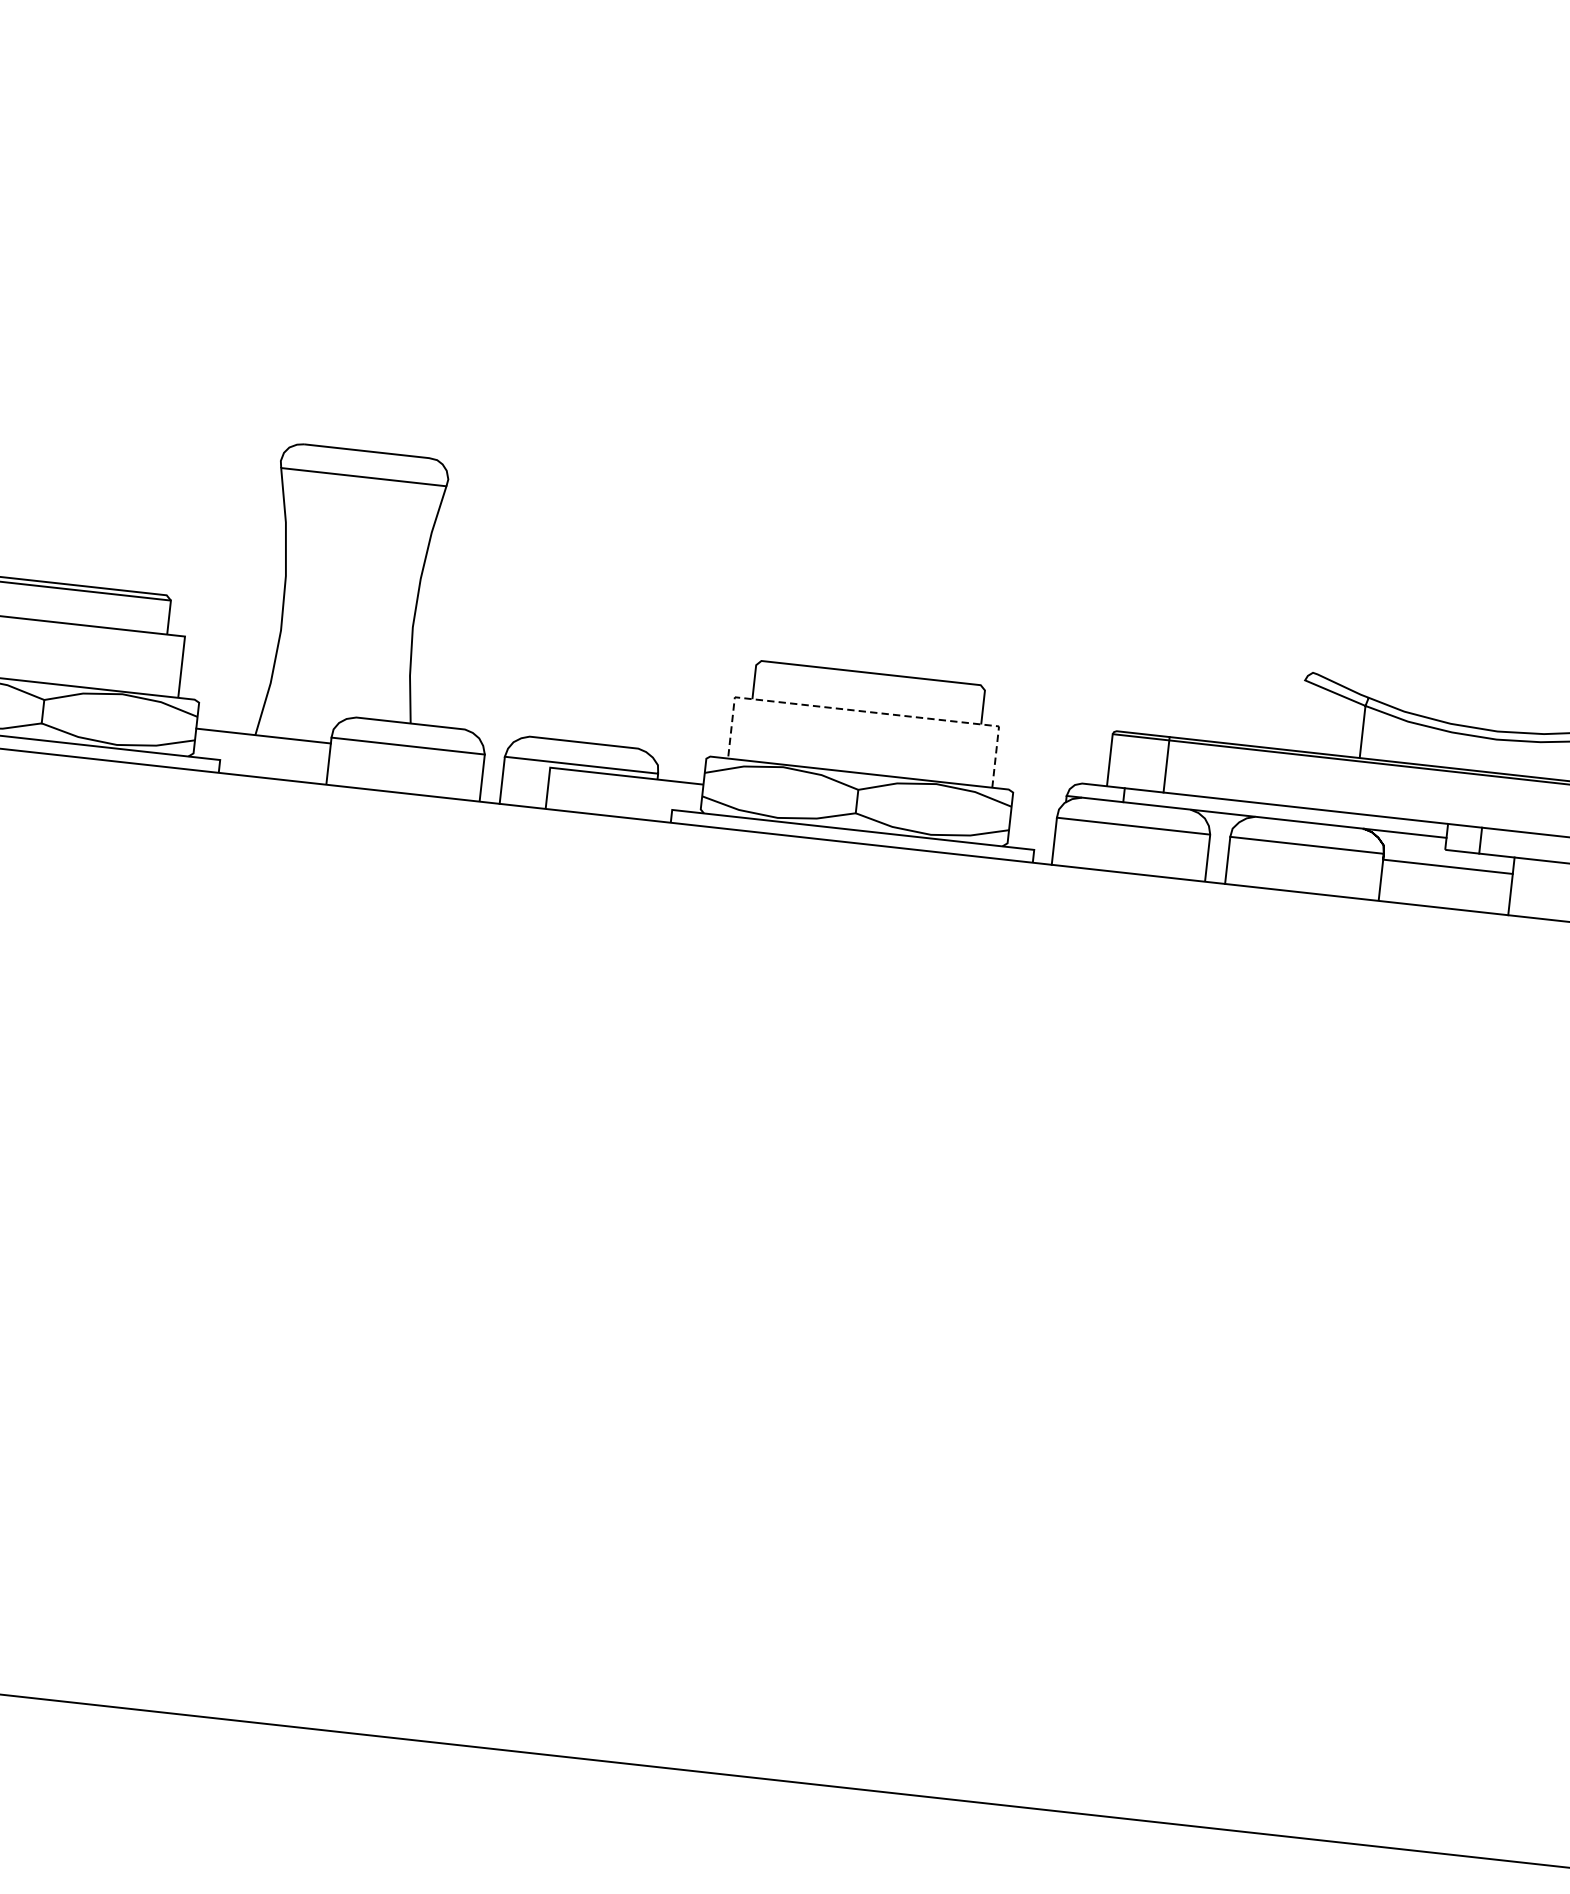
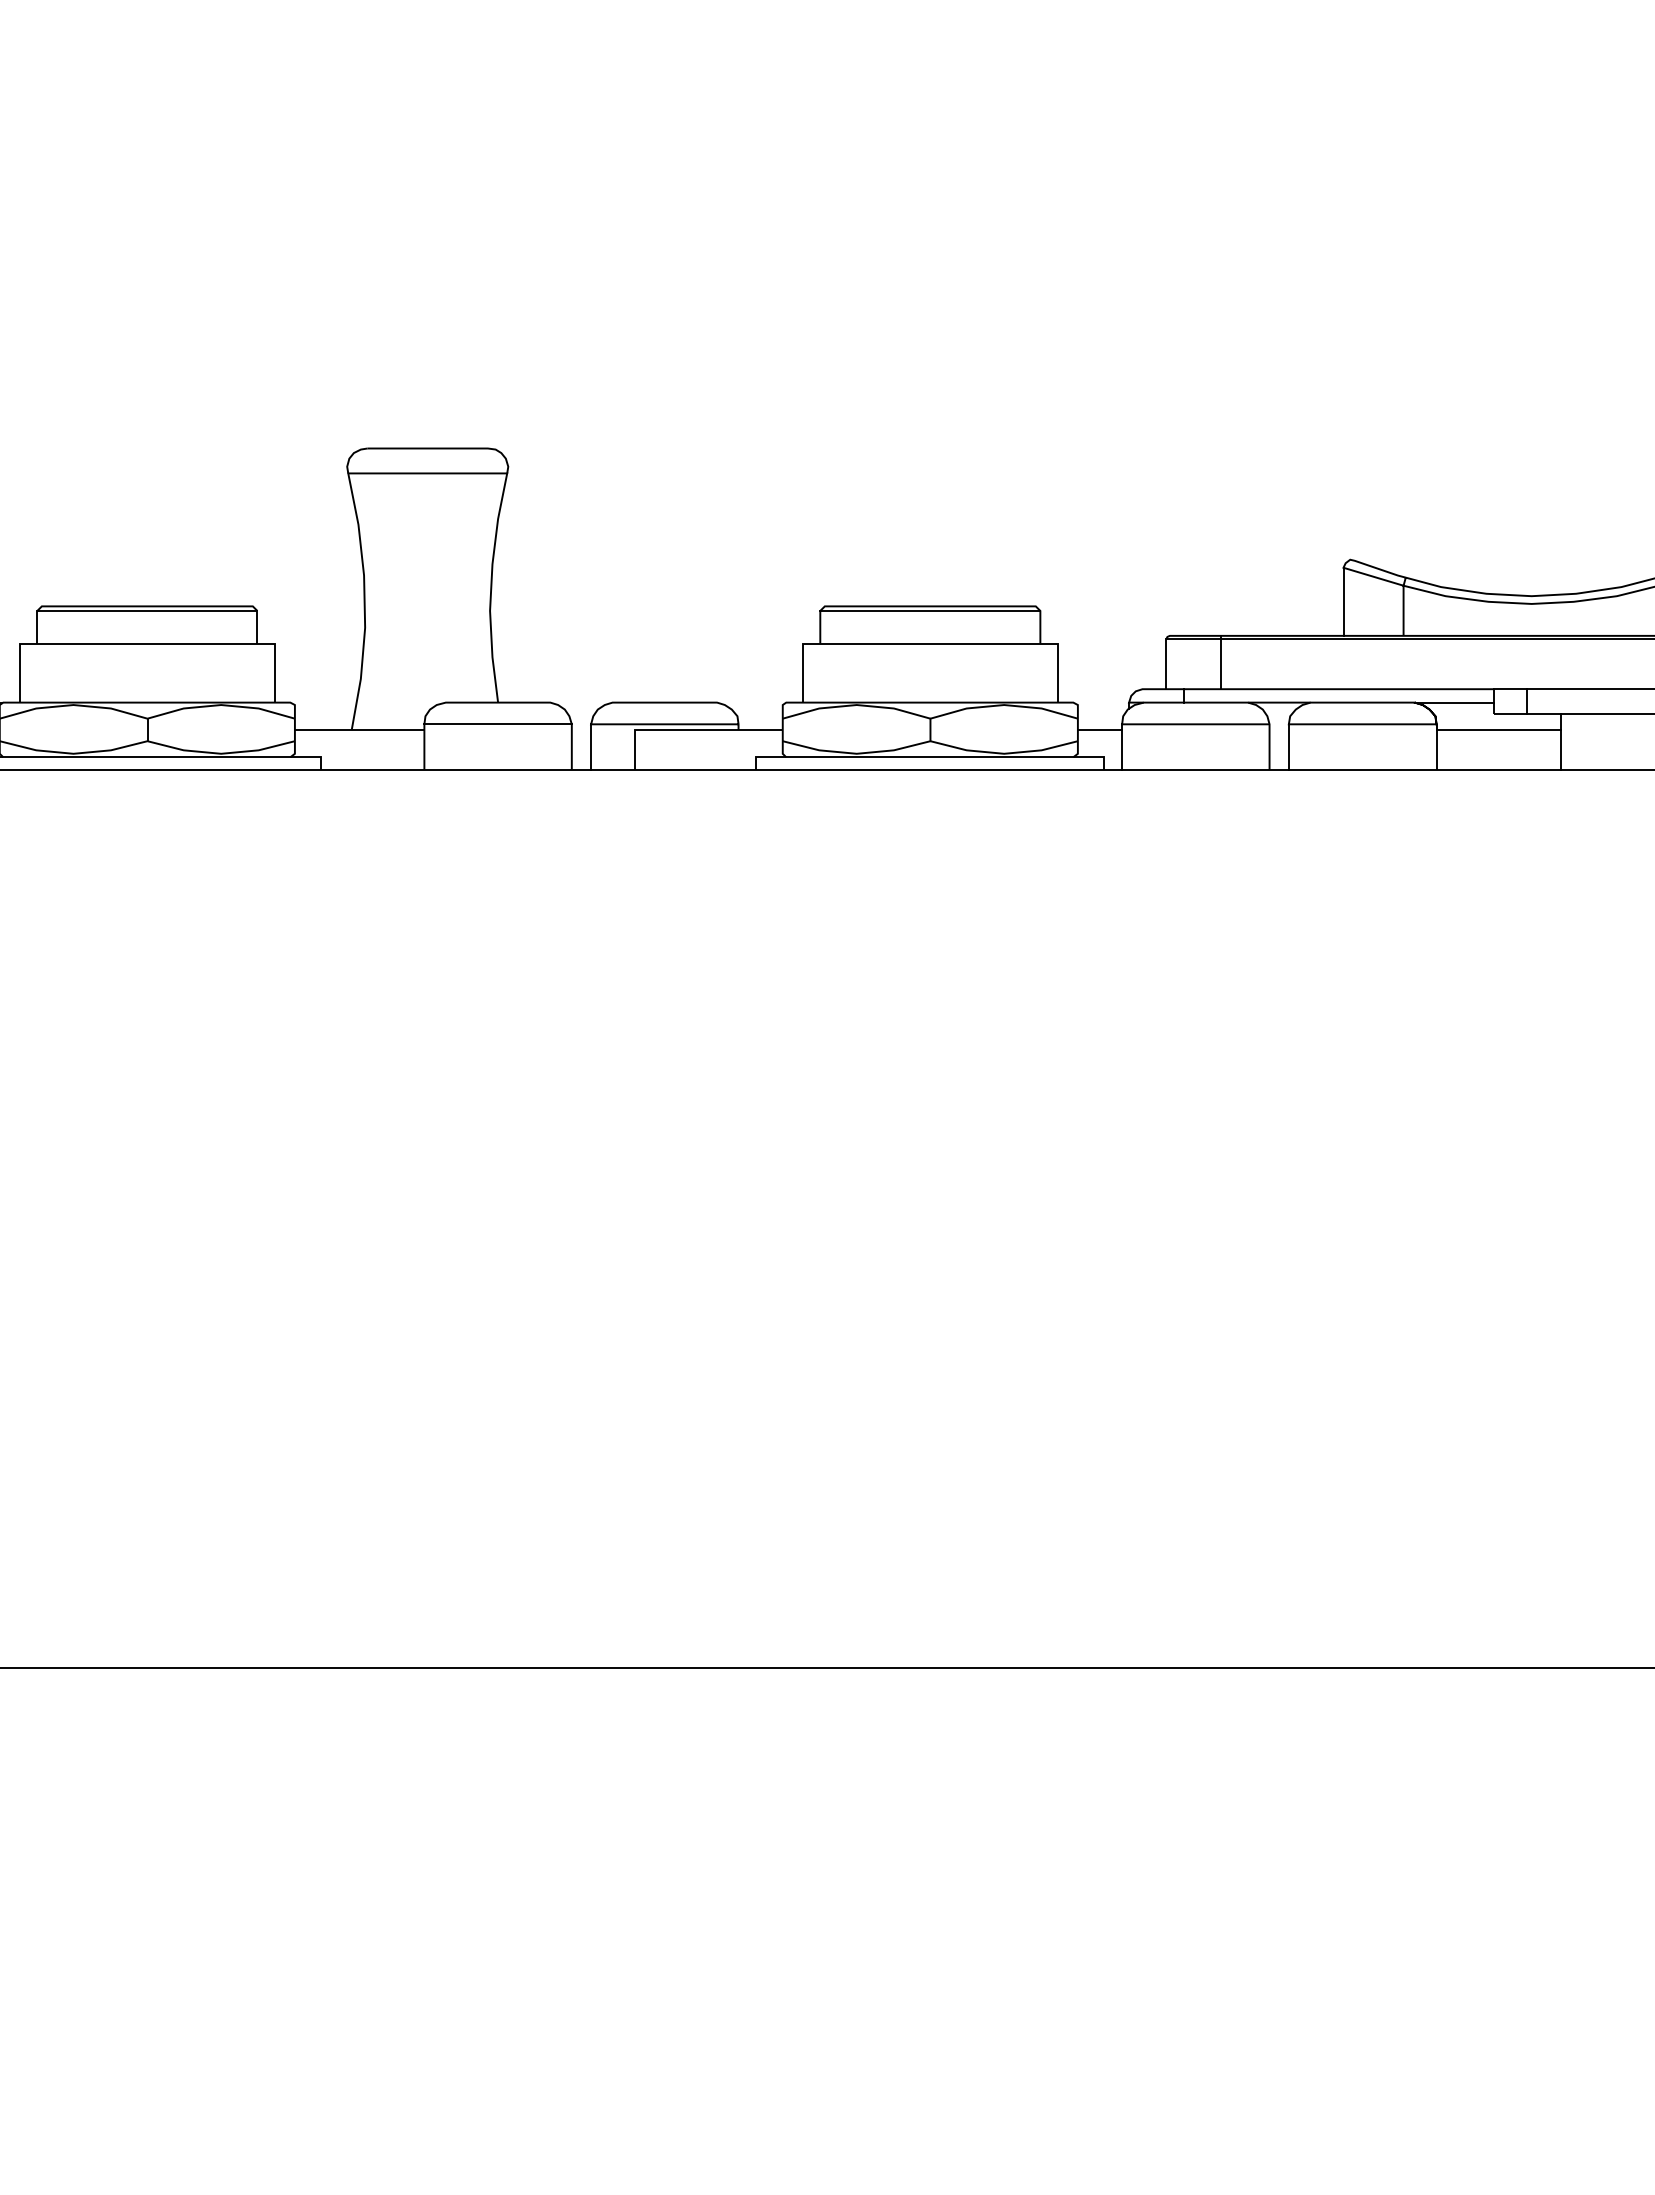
line: (870, 677) -> (930, 610), added
line: (865, 711) -> (929, 643), dashed -> solid
line: (1301, 715) -> (1343, 601), added
line: (1032, 820) -> (1099, 729), added

